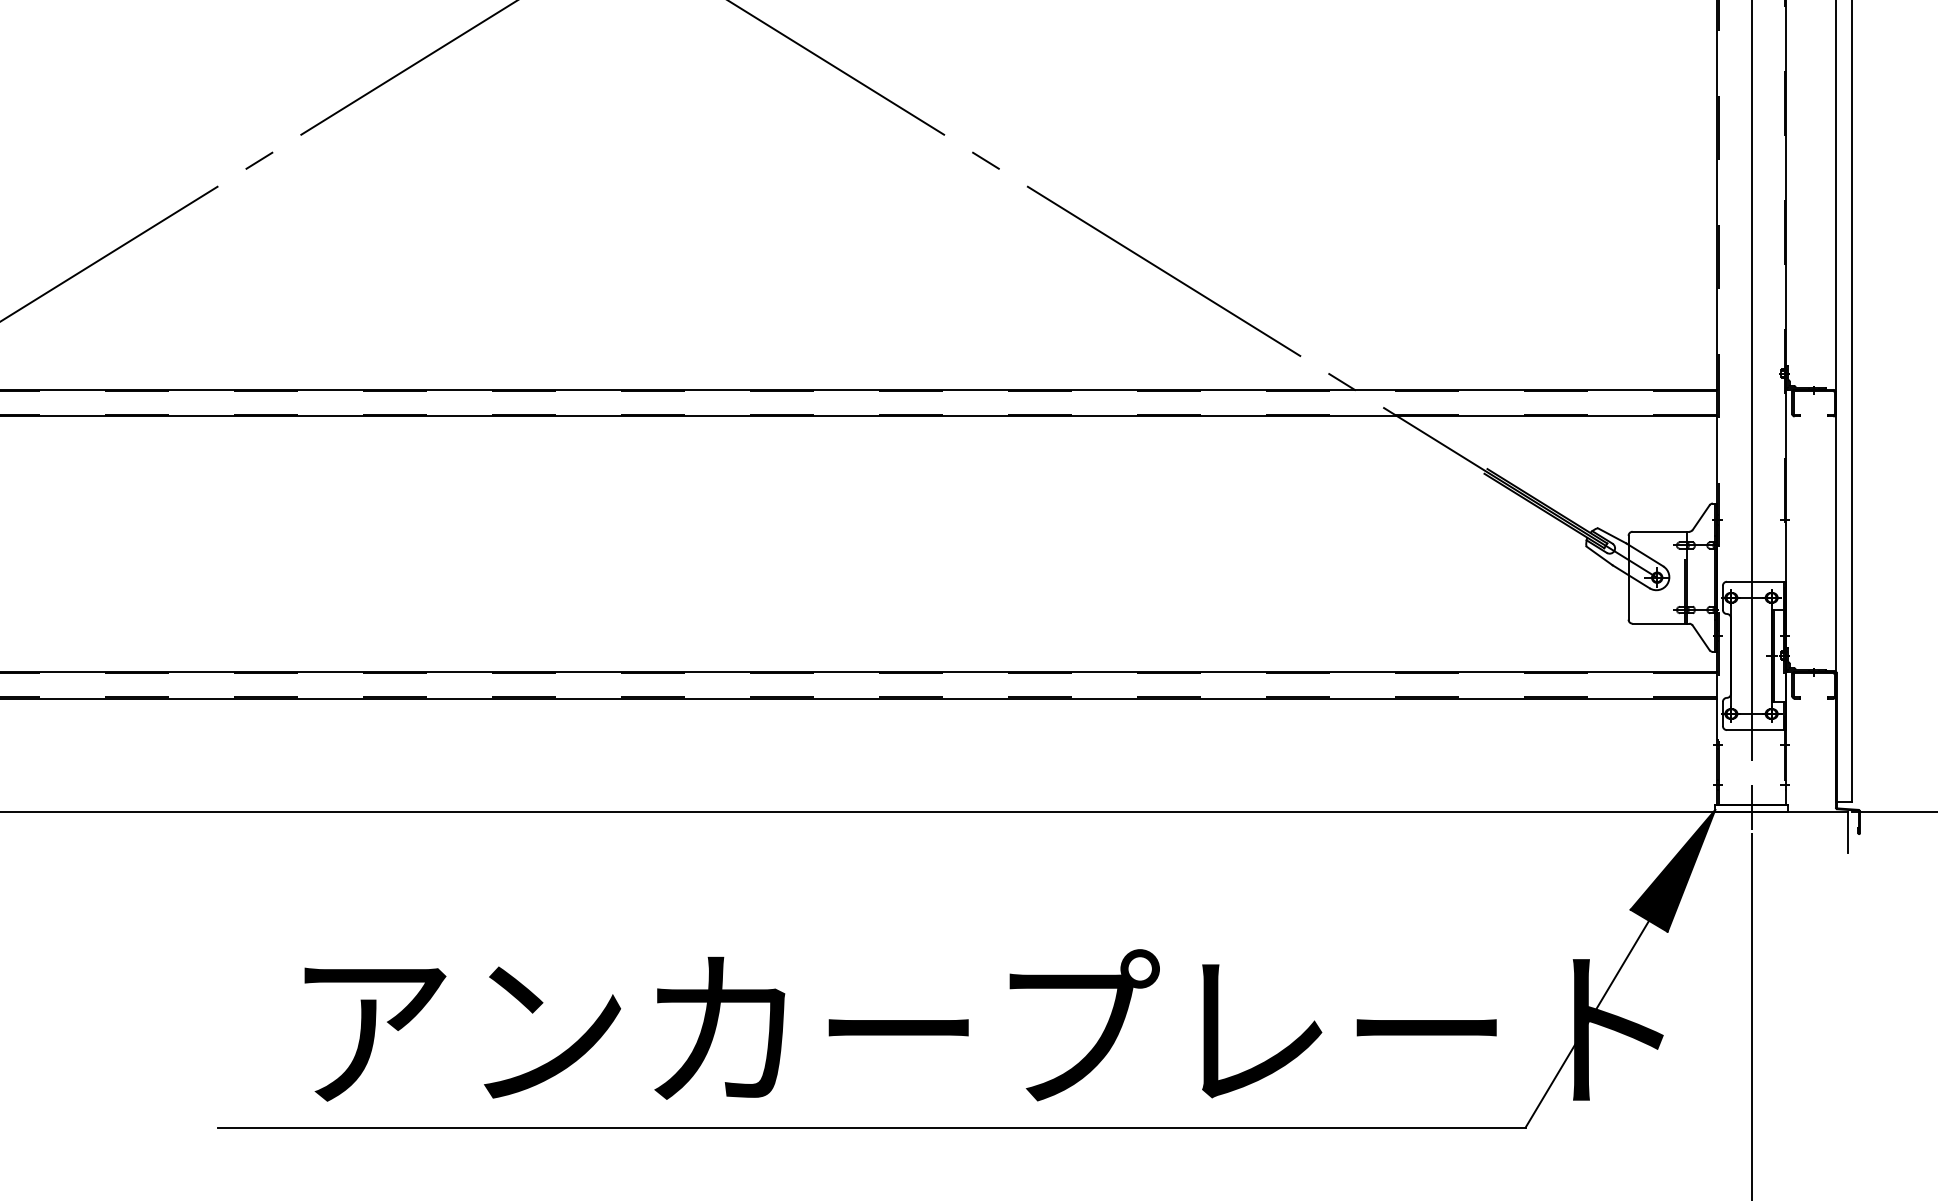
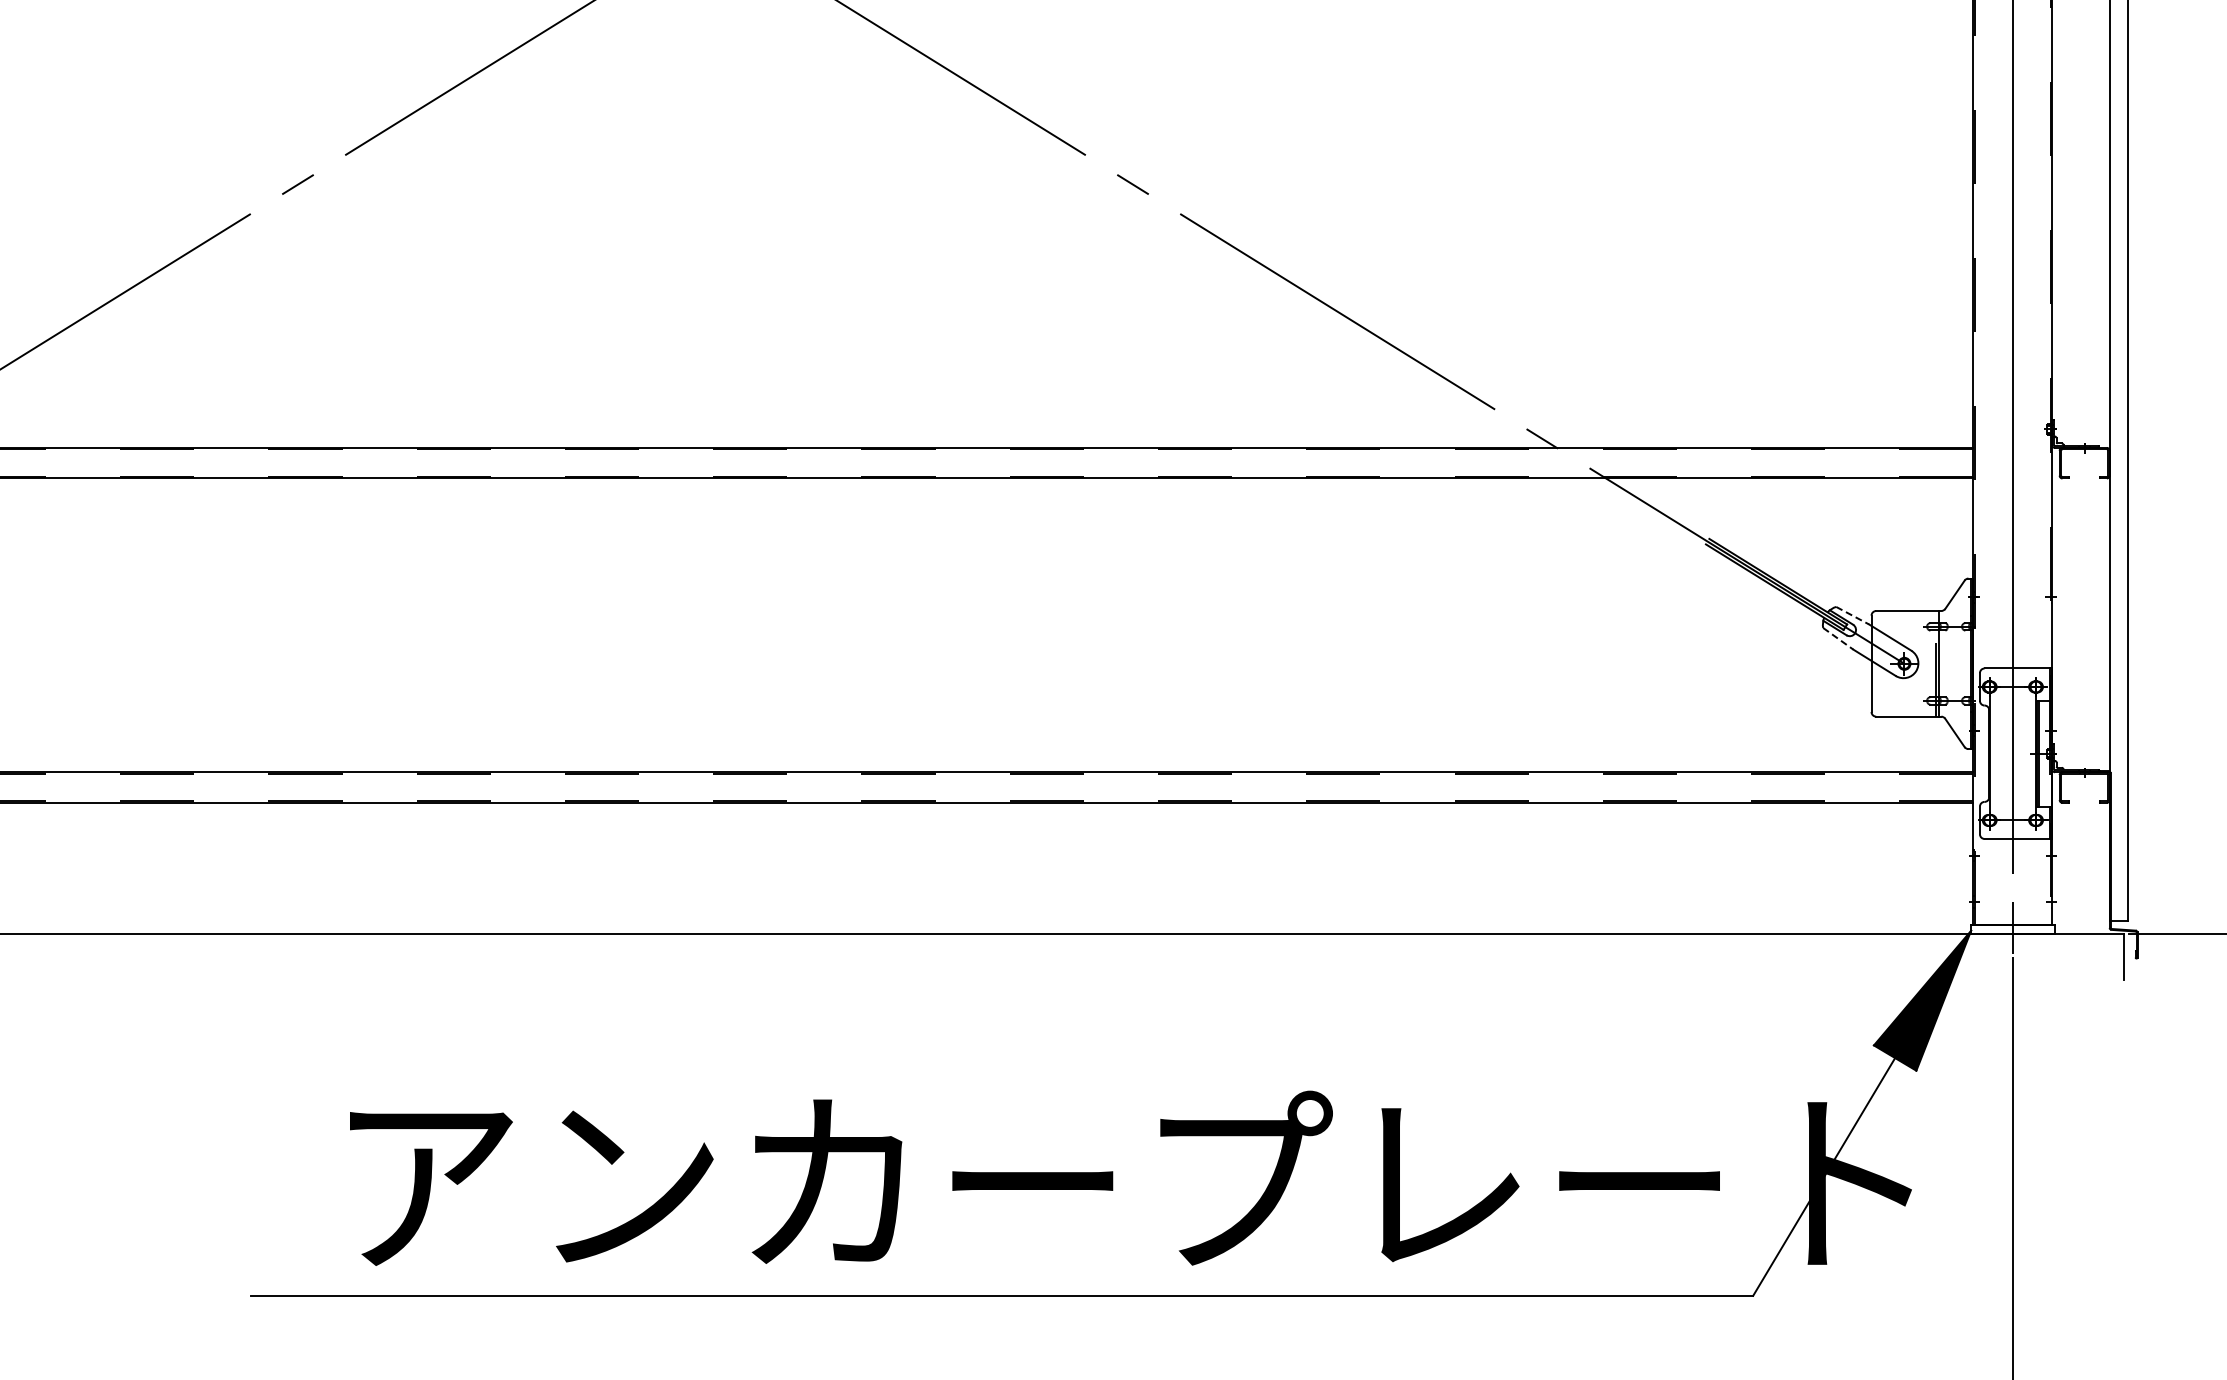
line: (1612, 535) -> (1852, 615), solid -> dashed
line: (1599, 555) -> (1838, 638), solid -> dashed

